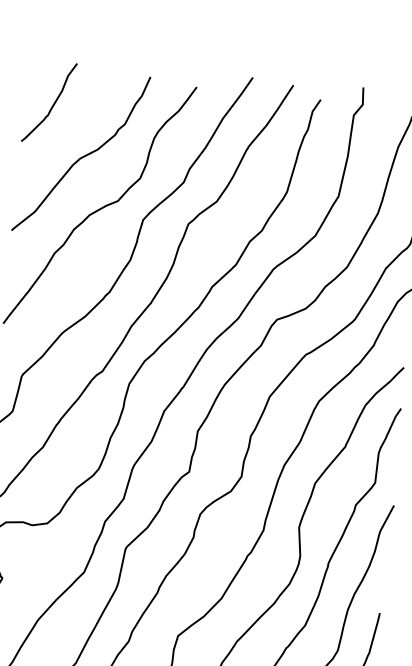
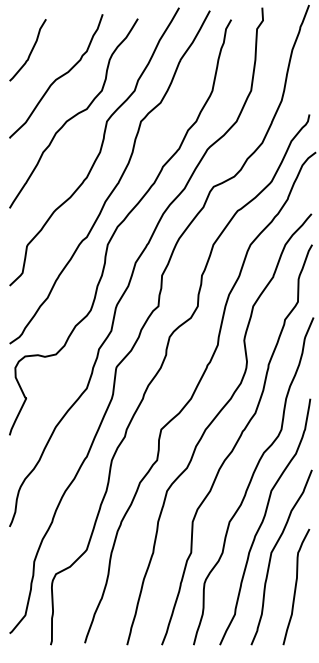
curve: (52, 104) -> (30, 51), moved

